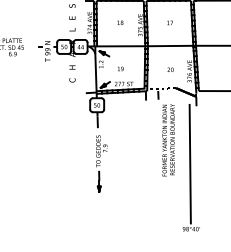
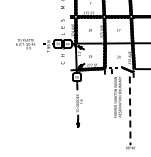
line: (190, 165) -> (130, 111), solid -> dashed

